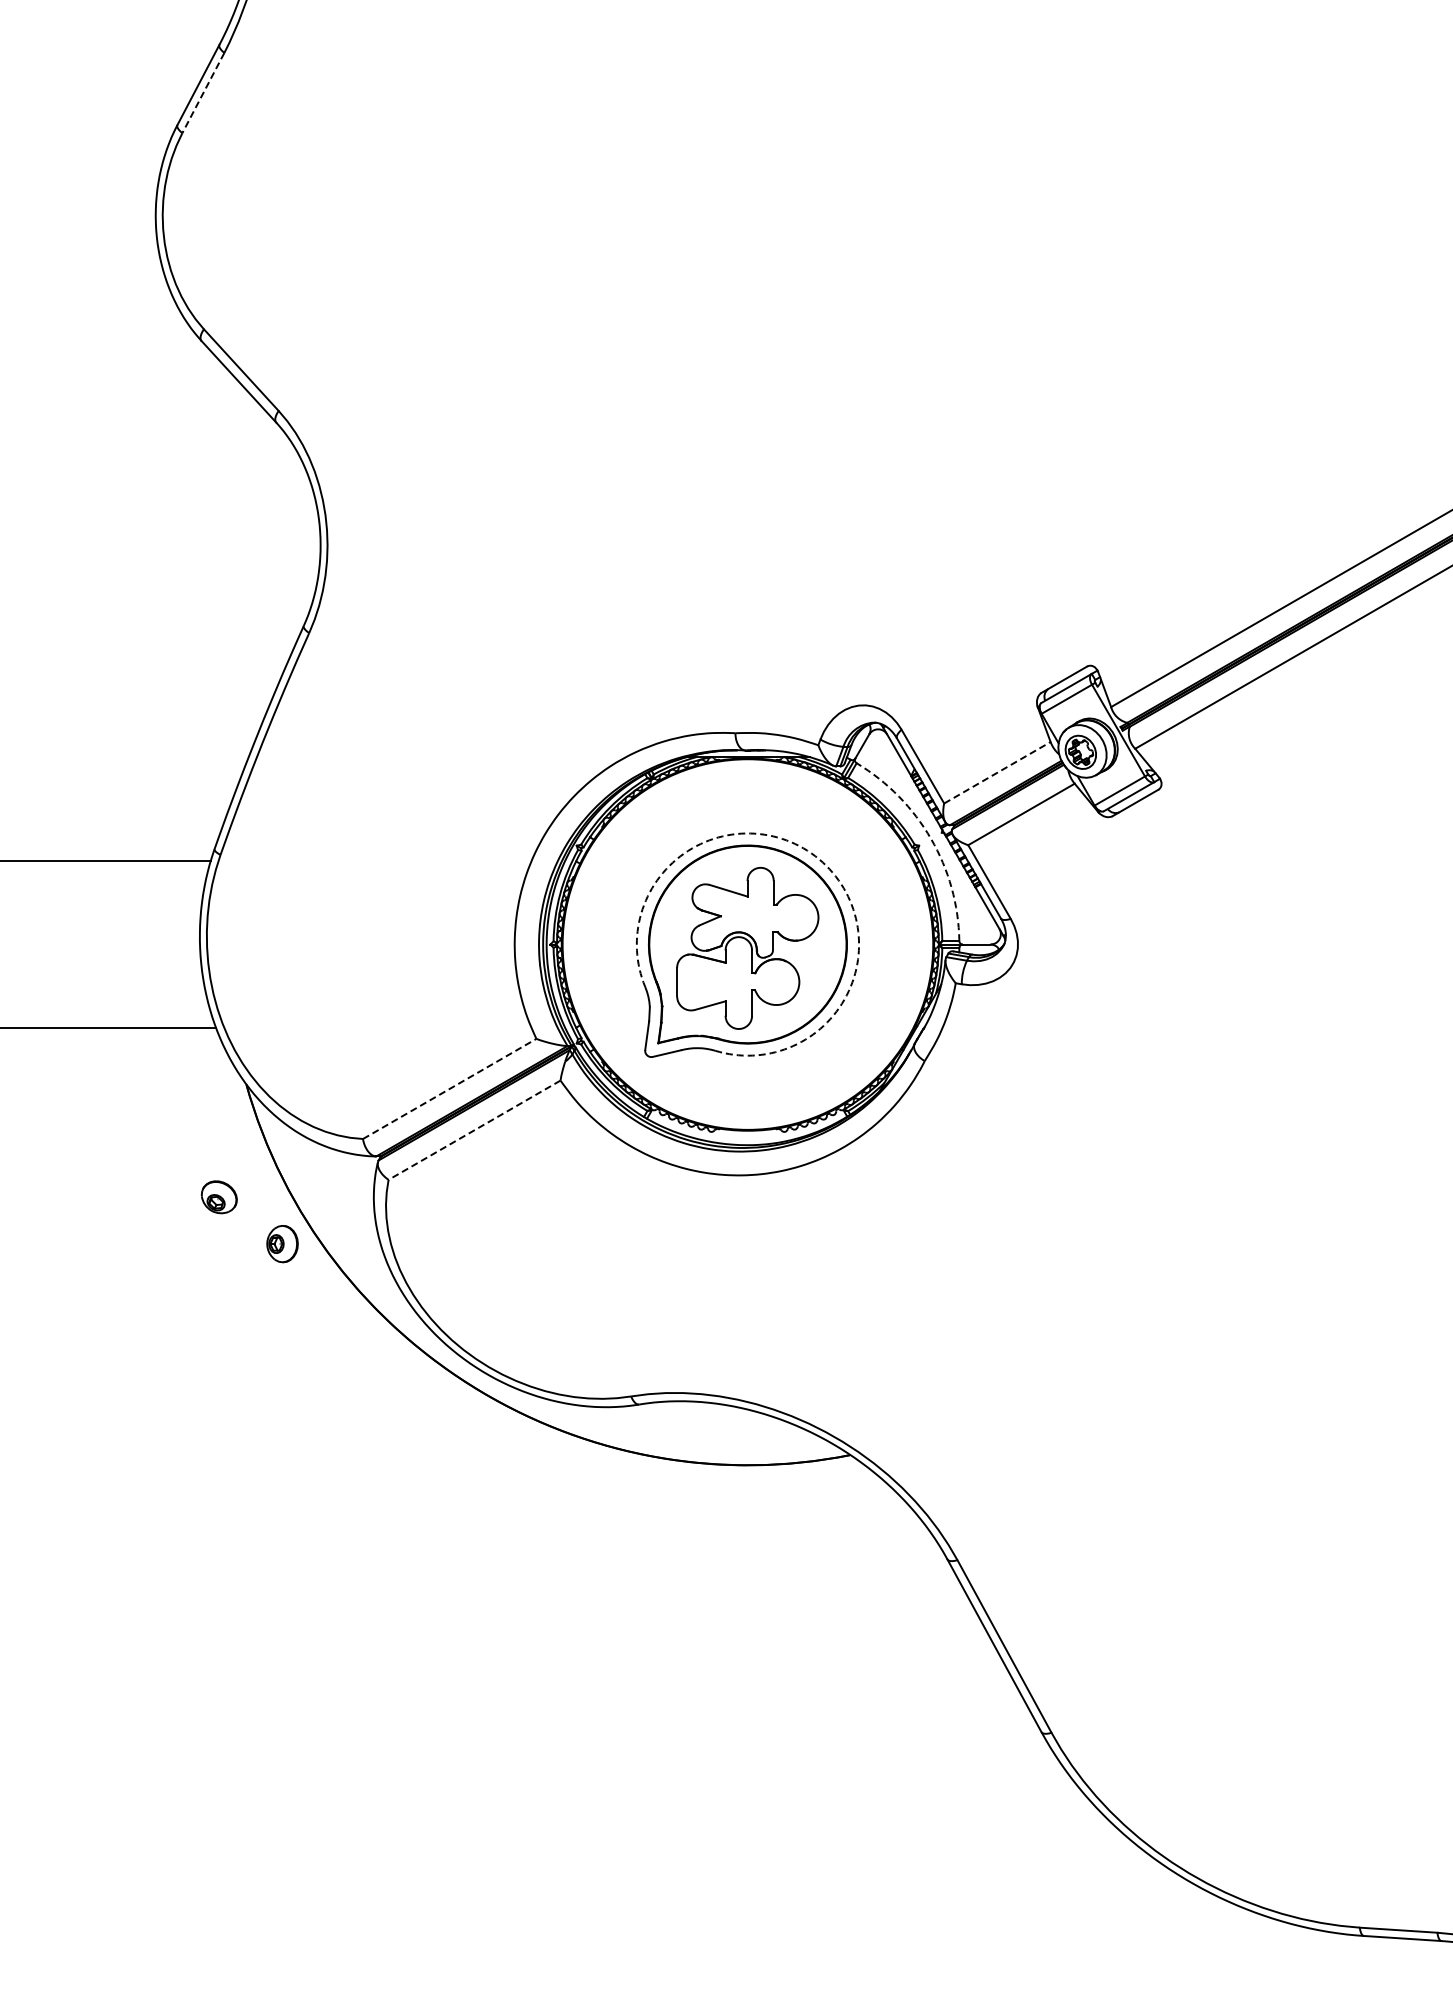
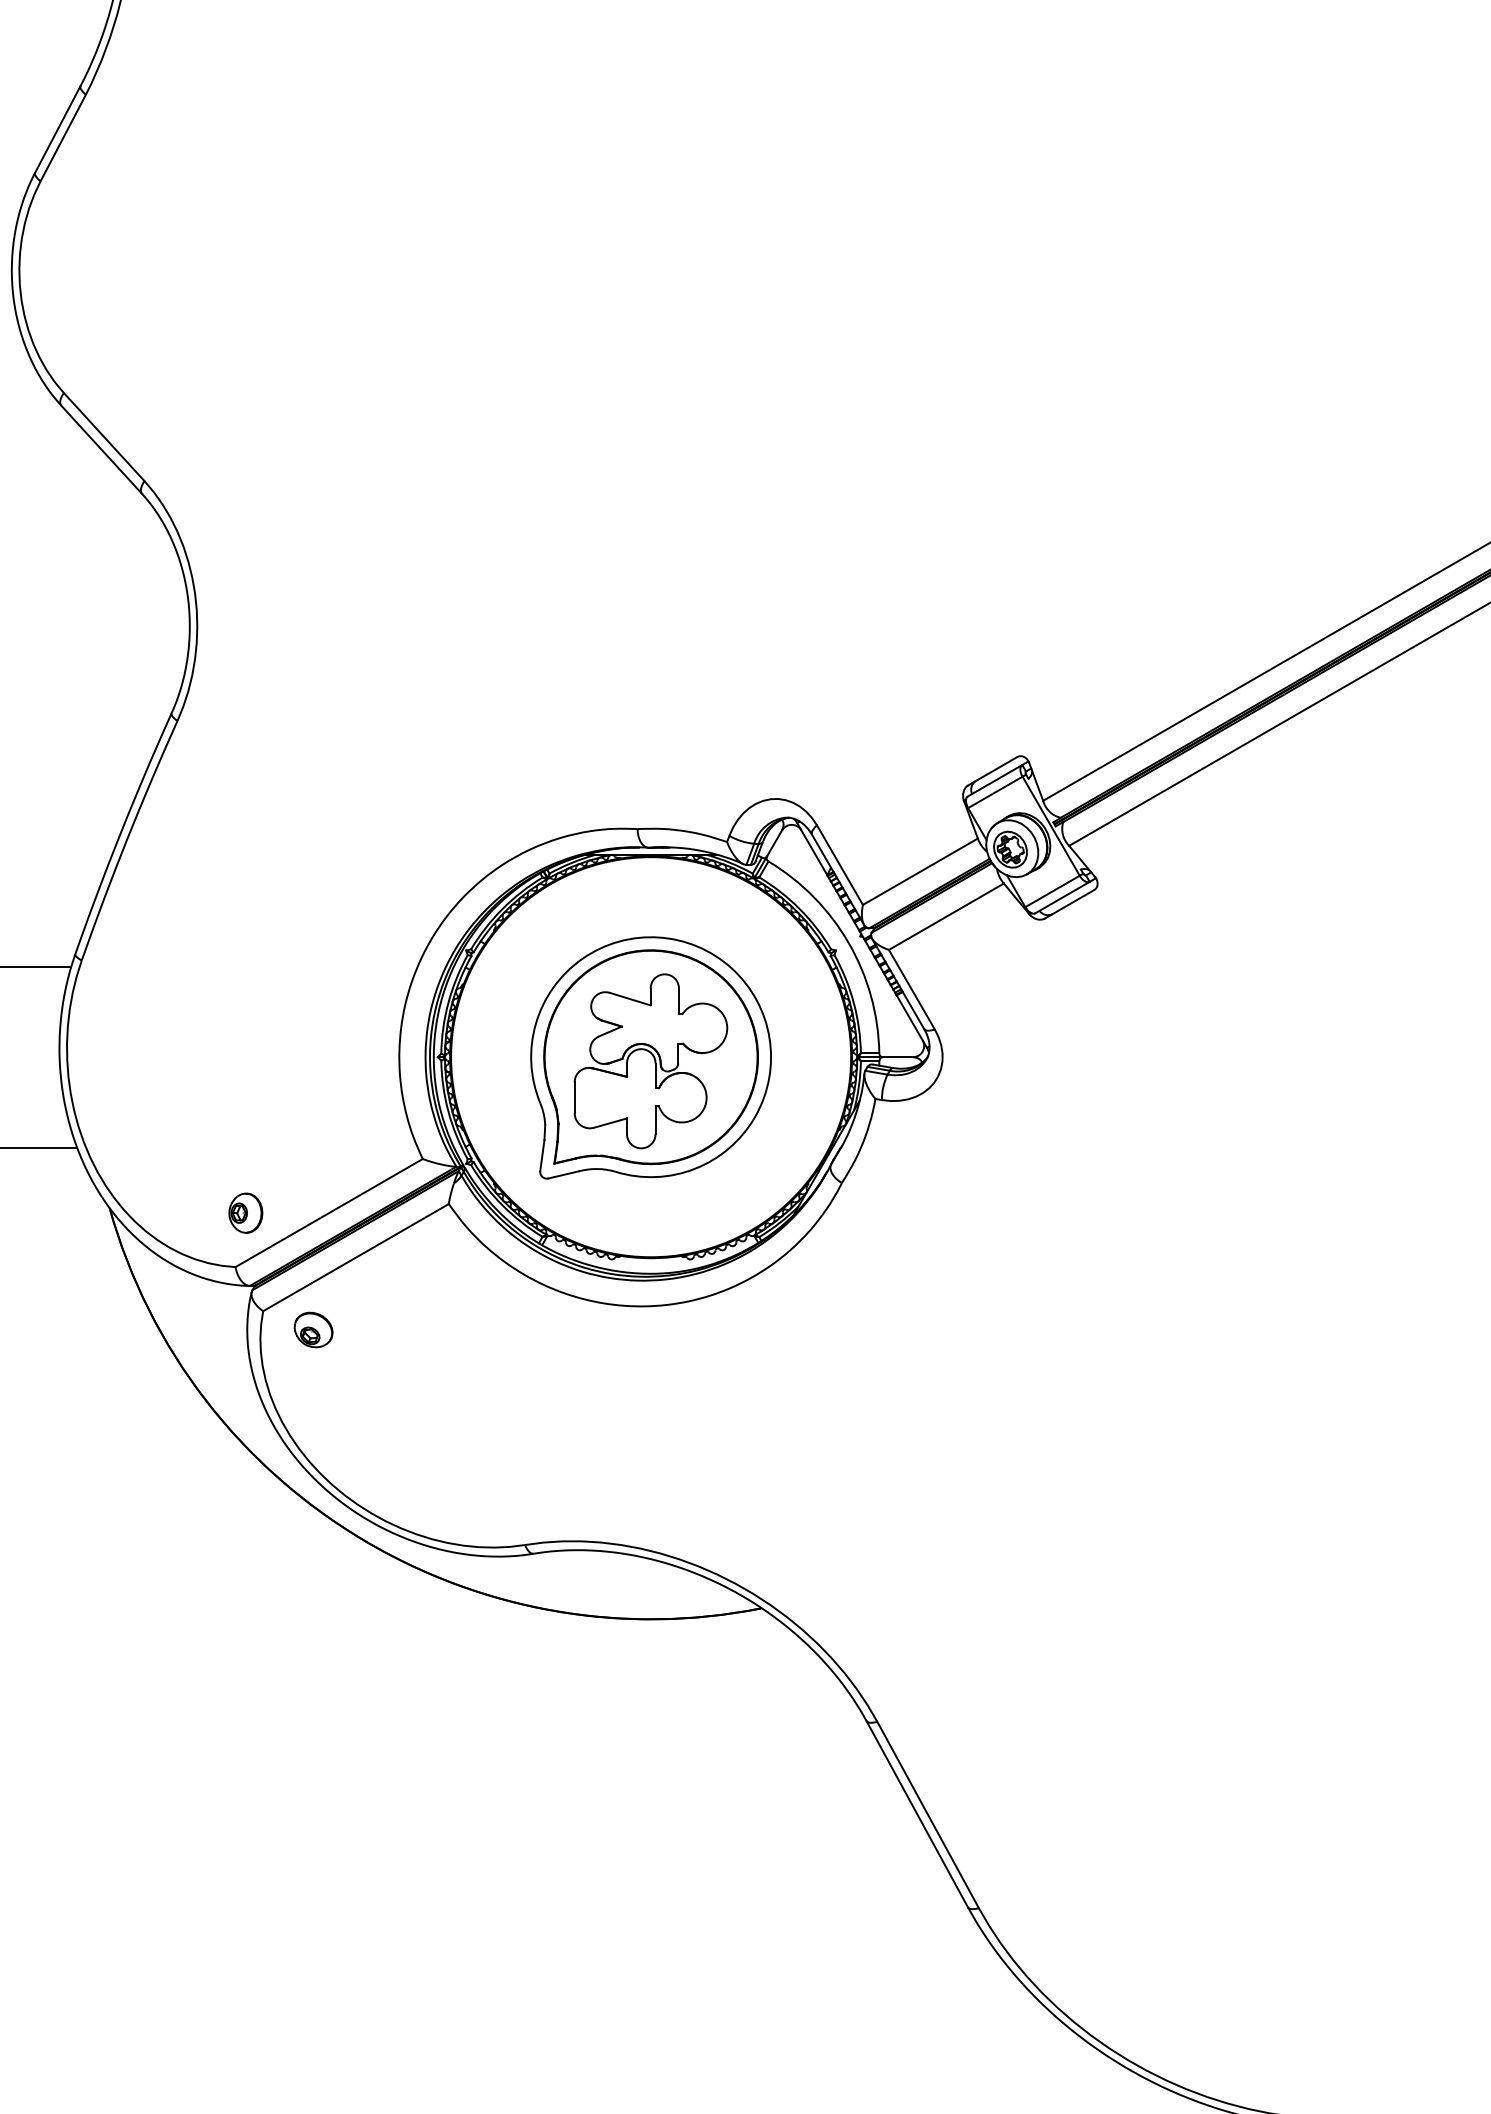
line: (203, 93) -> (63, 138), dashed -> solid
line: (997, 772) -> (920, 871), dashed -> solid
arc: (931, 838) -> (849, 942), dashed -> solid
arc: (822, 862) -> (731, 968), dashed -> solid
line: (450, 1088) -> (330, 1212), dashed -> solid
line: (474, 1130) -> (355, 1257), dashed -> solid
part: (218, 1197) -> (312, 1330), moved
part: (282, 1244) -> (245, 1213), moved

